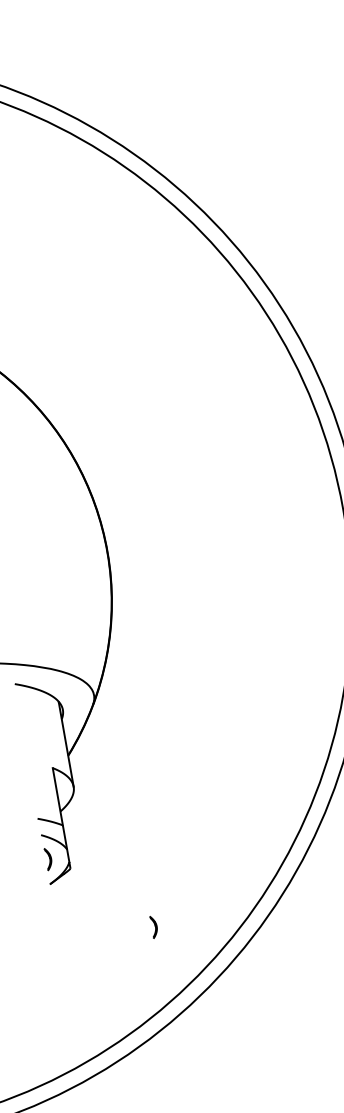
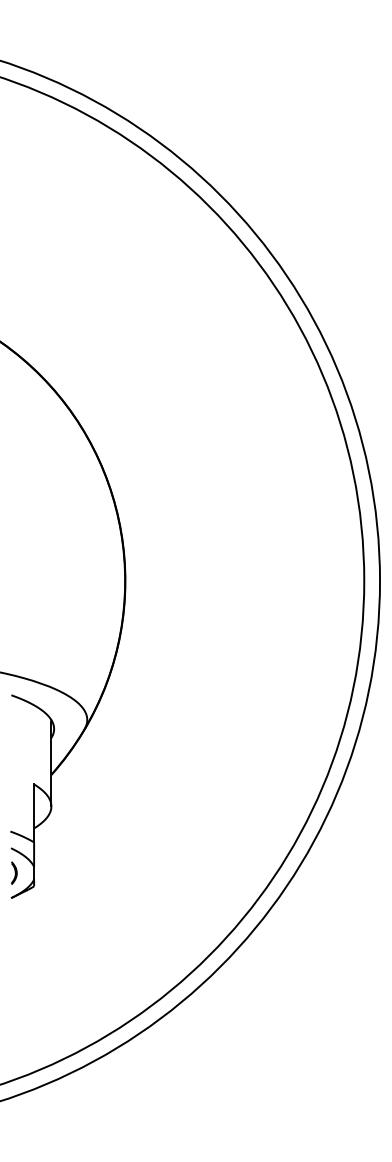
part: (154, 926) -> (106, 957), removed

